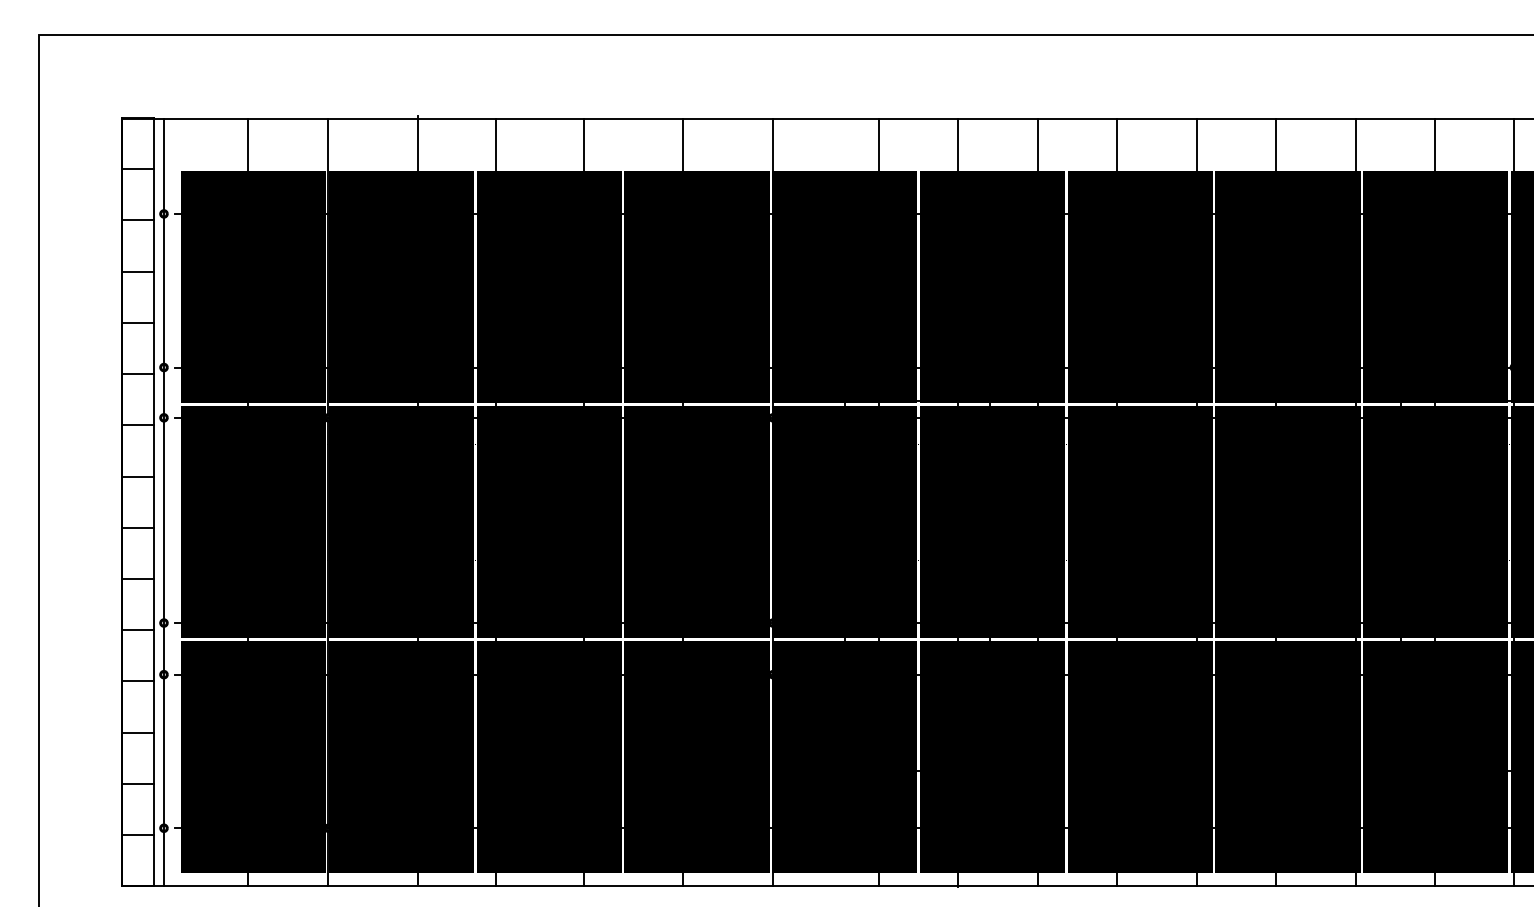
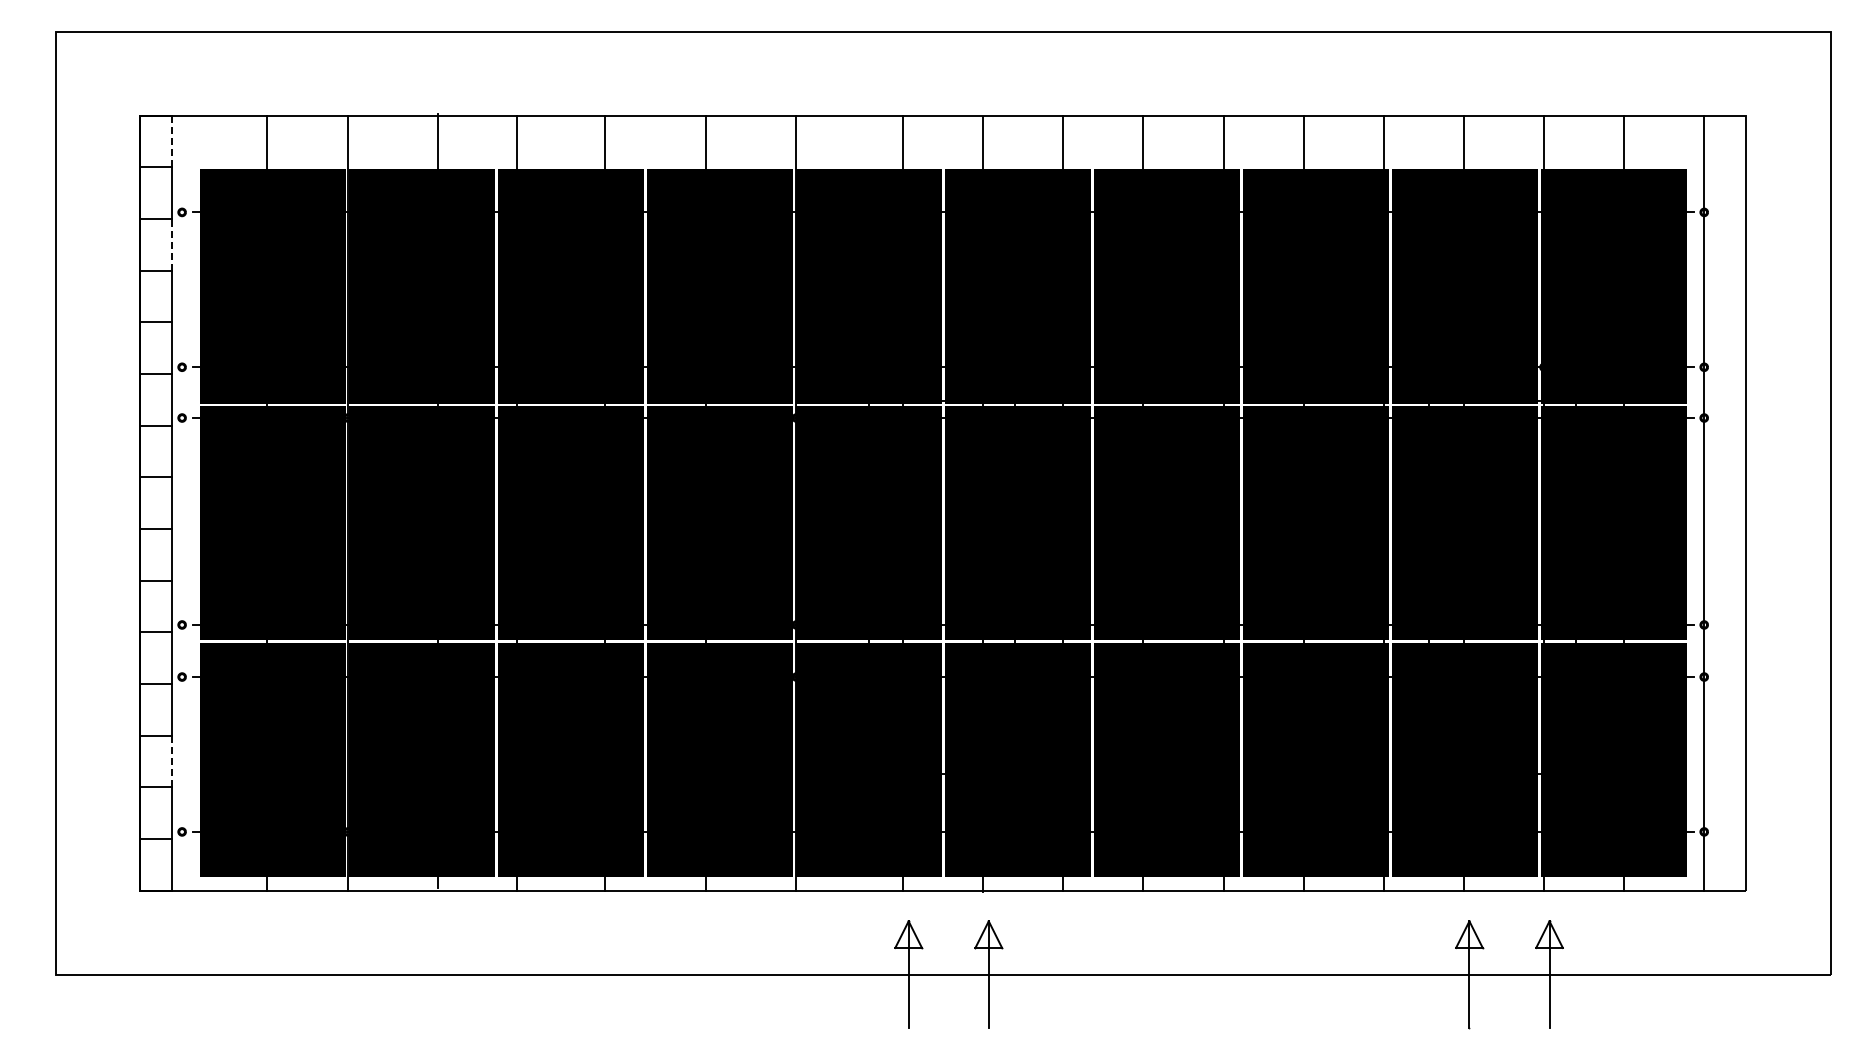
line: (154, 143) -> (172, 141), solid -> dashed
line: (154, 245) -> (172, 244), solid -> dashed
line: (164, 502) -> (182, 503), removed
line: (154, 758) -> (172, 761), solid -> dashed

